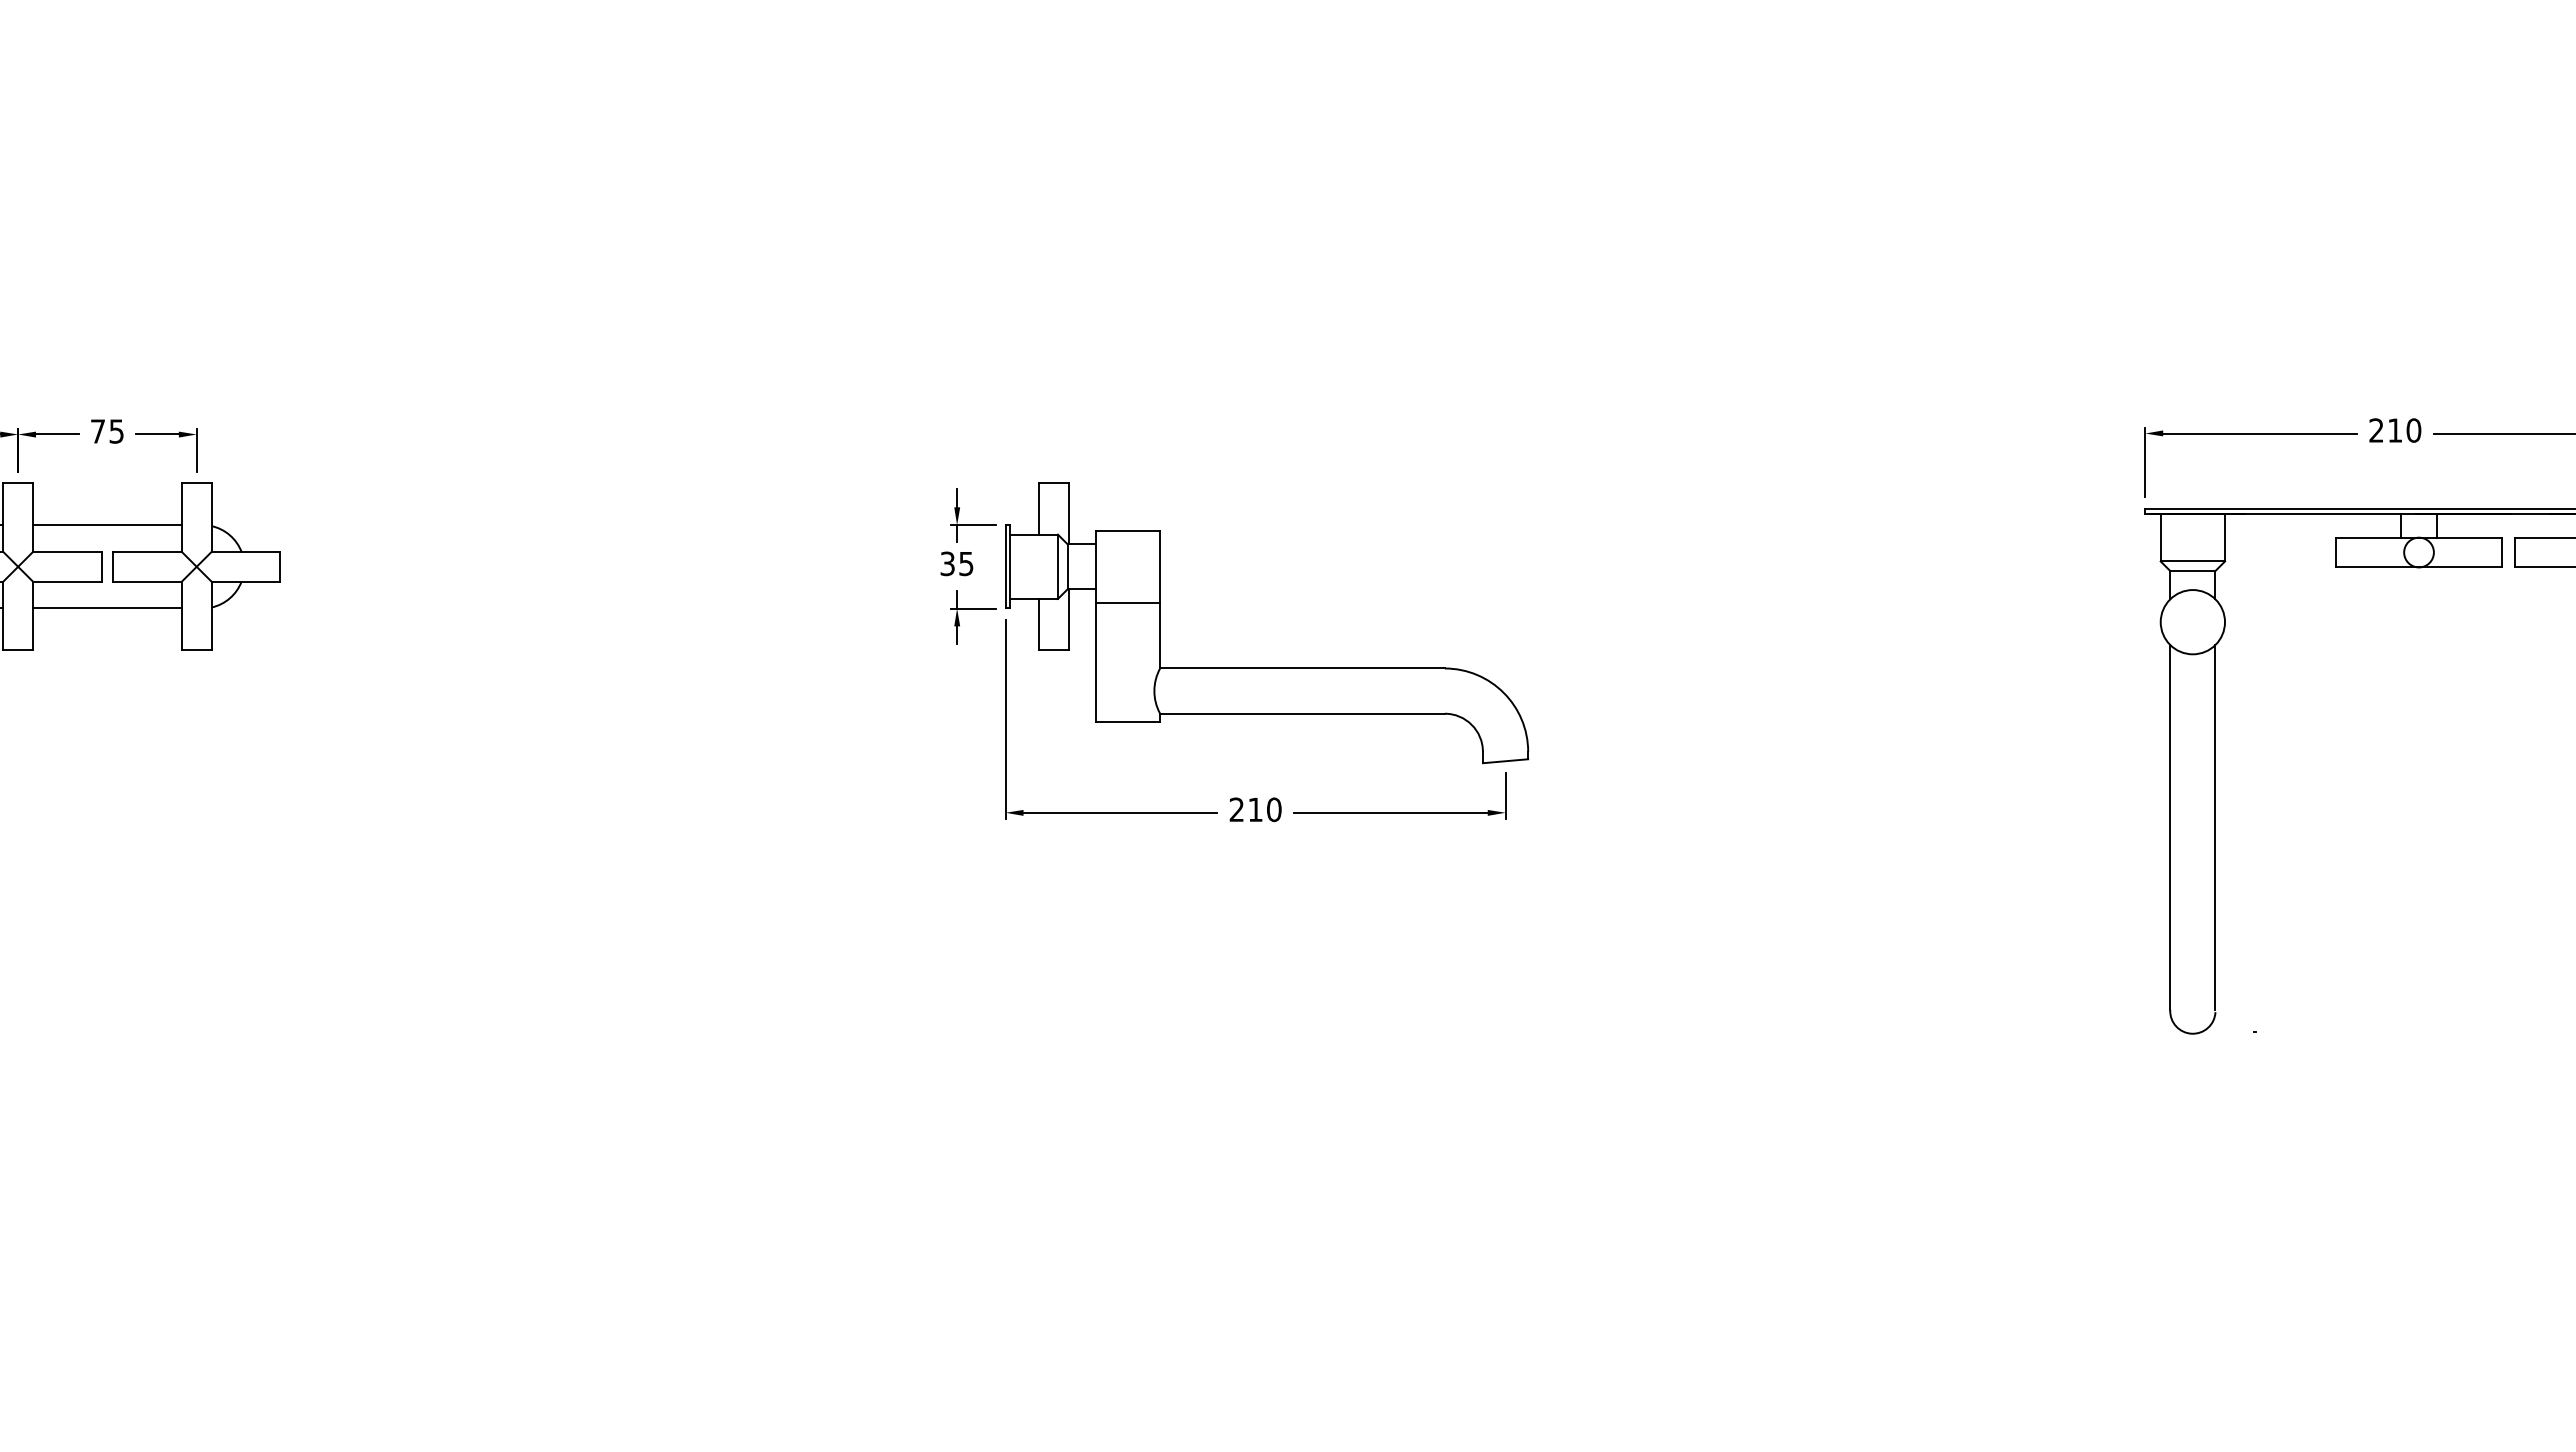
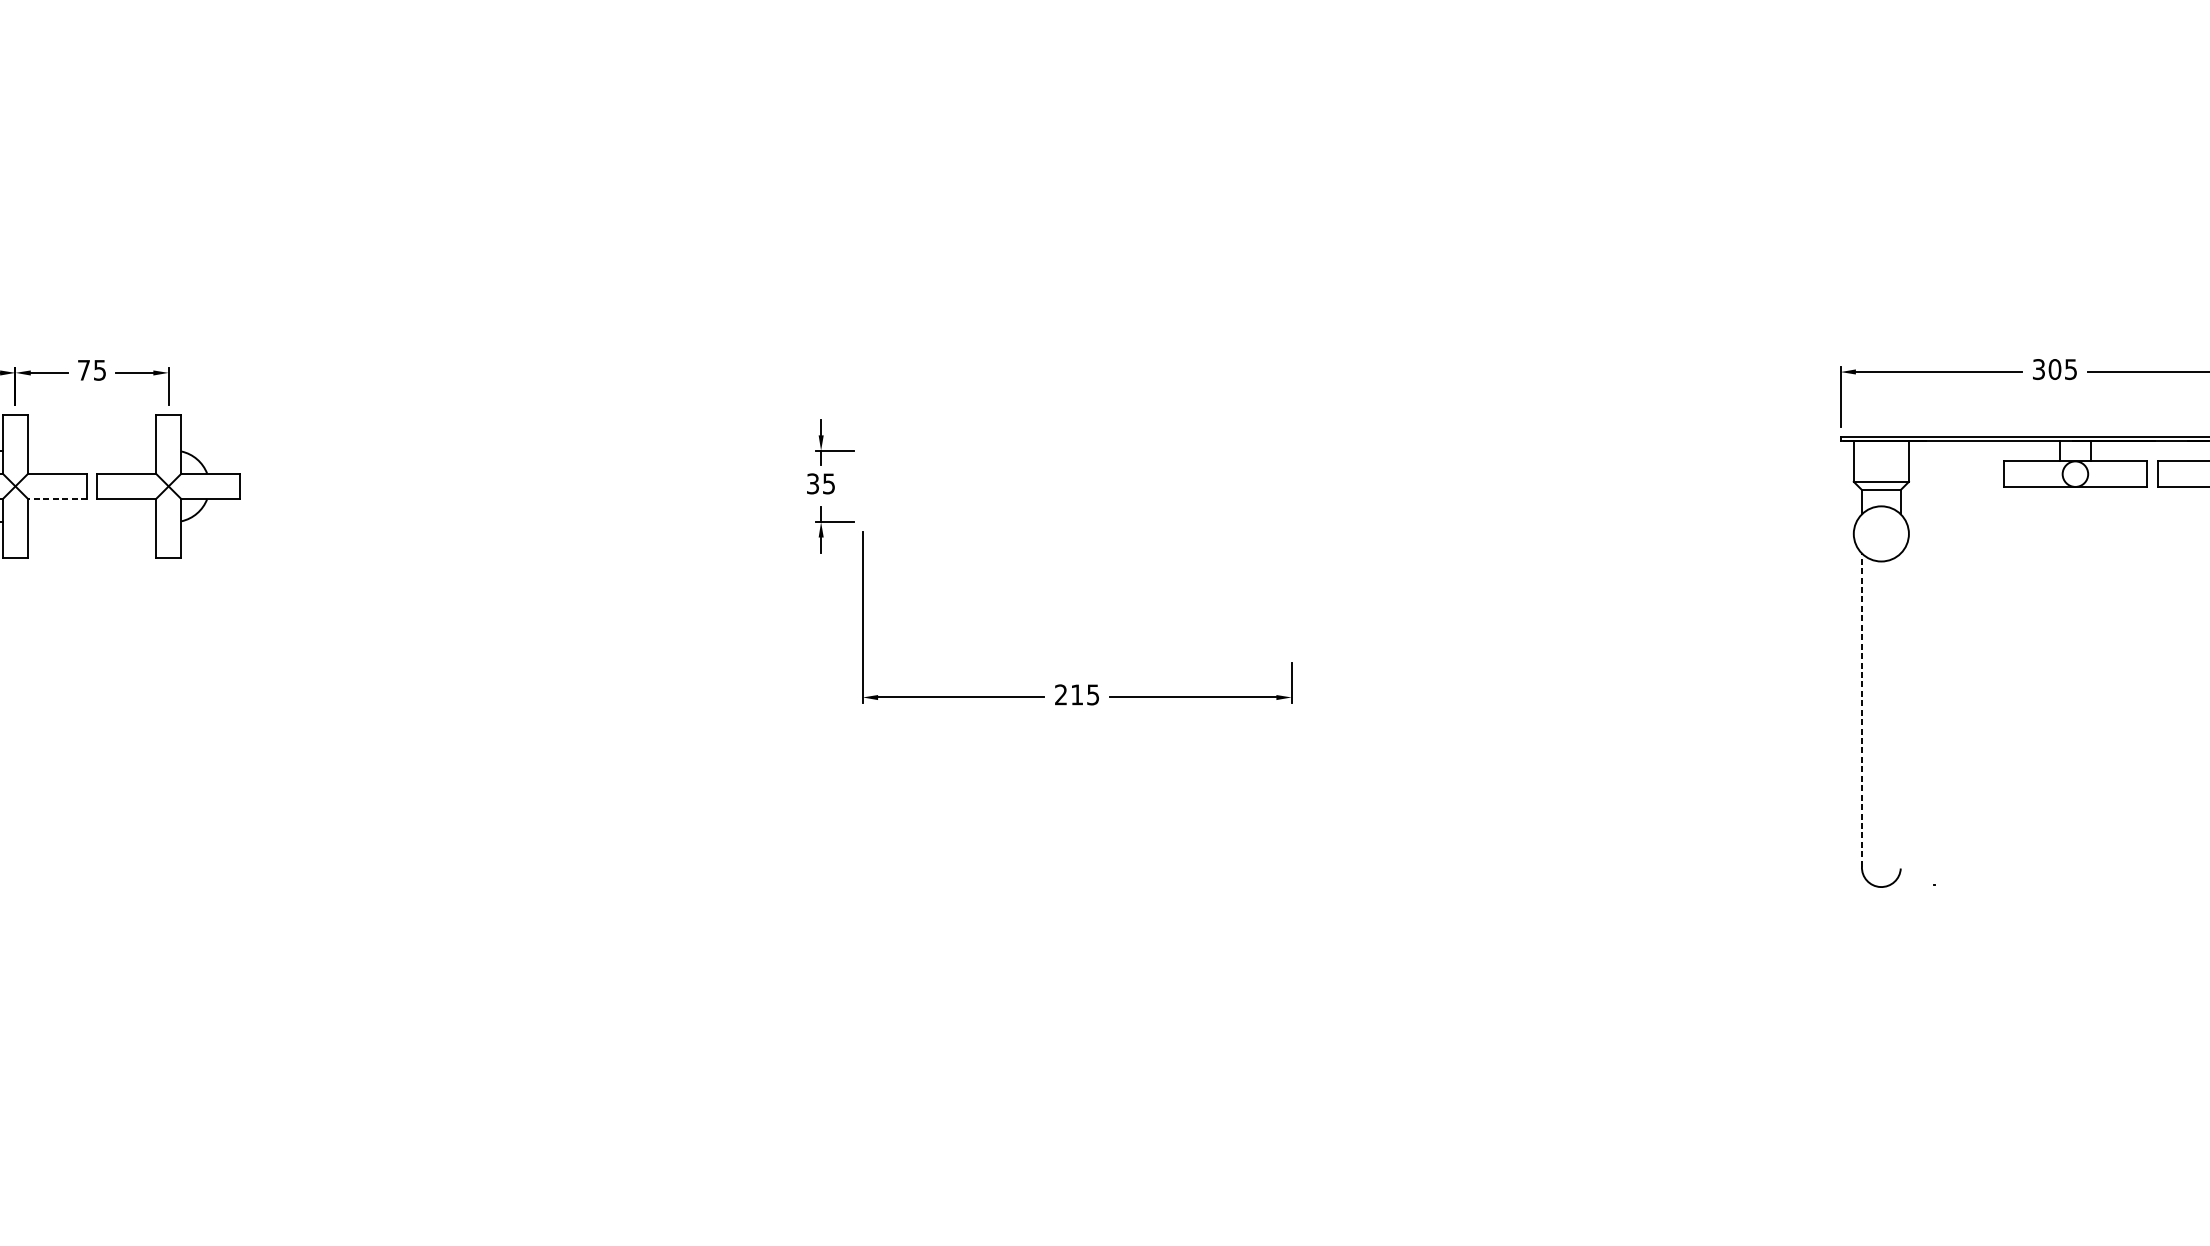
text: (2395, 430) -> (2055, 369), 210 -> 305
line: (107, 525) -> (92, 450), removed
line: (66, 581) -> (56, 499), solid -> dashed
line: (107, 608) -> (92, 522), removed
part: (1267, 667) -> (1087, 572), removed
text: (1274, 809) -> (1093, 694), 210 -> 215
line: (2170, 827) -> (1862, 710), solid -> dashed
line: (2215, 827) -> (1900, 710), removed

